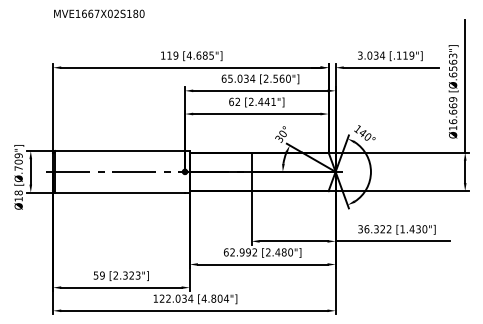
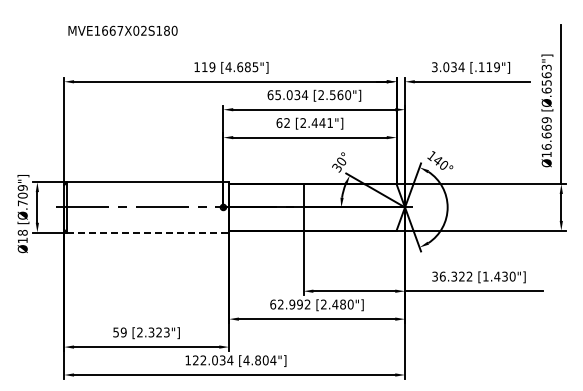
text: (98, 13) -> (122, 30), moved
line: (120, 192) -> (145, 232), solid -> dashed

